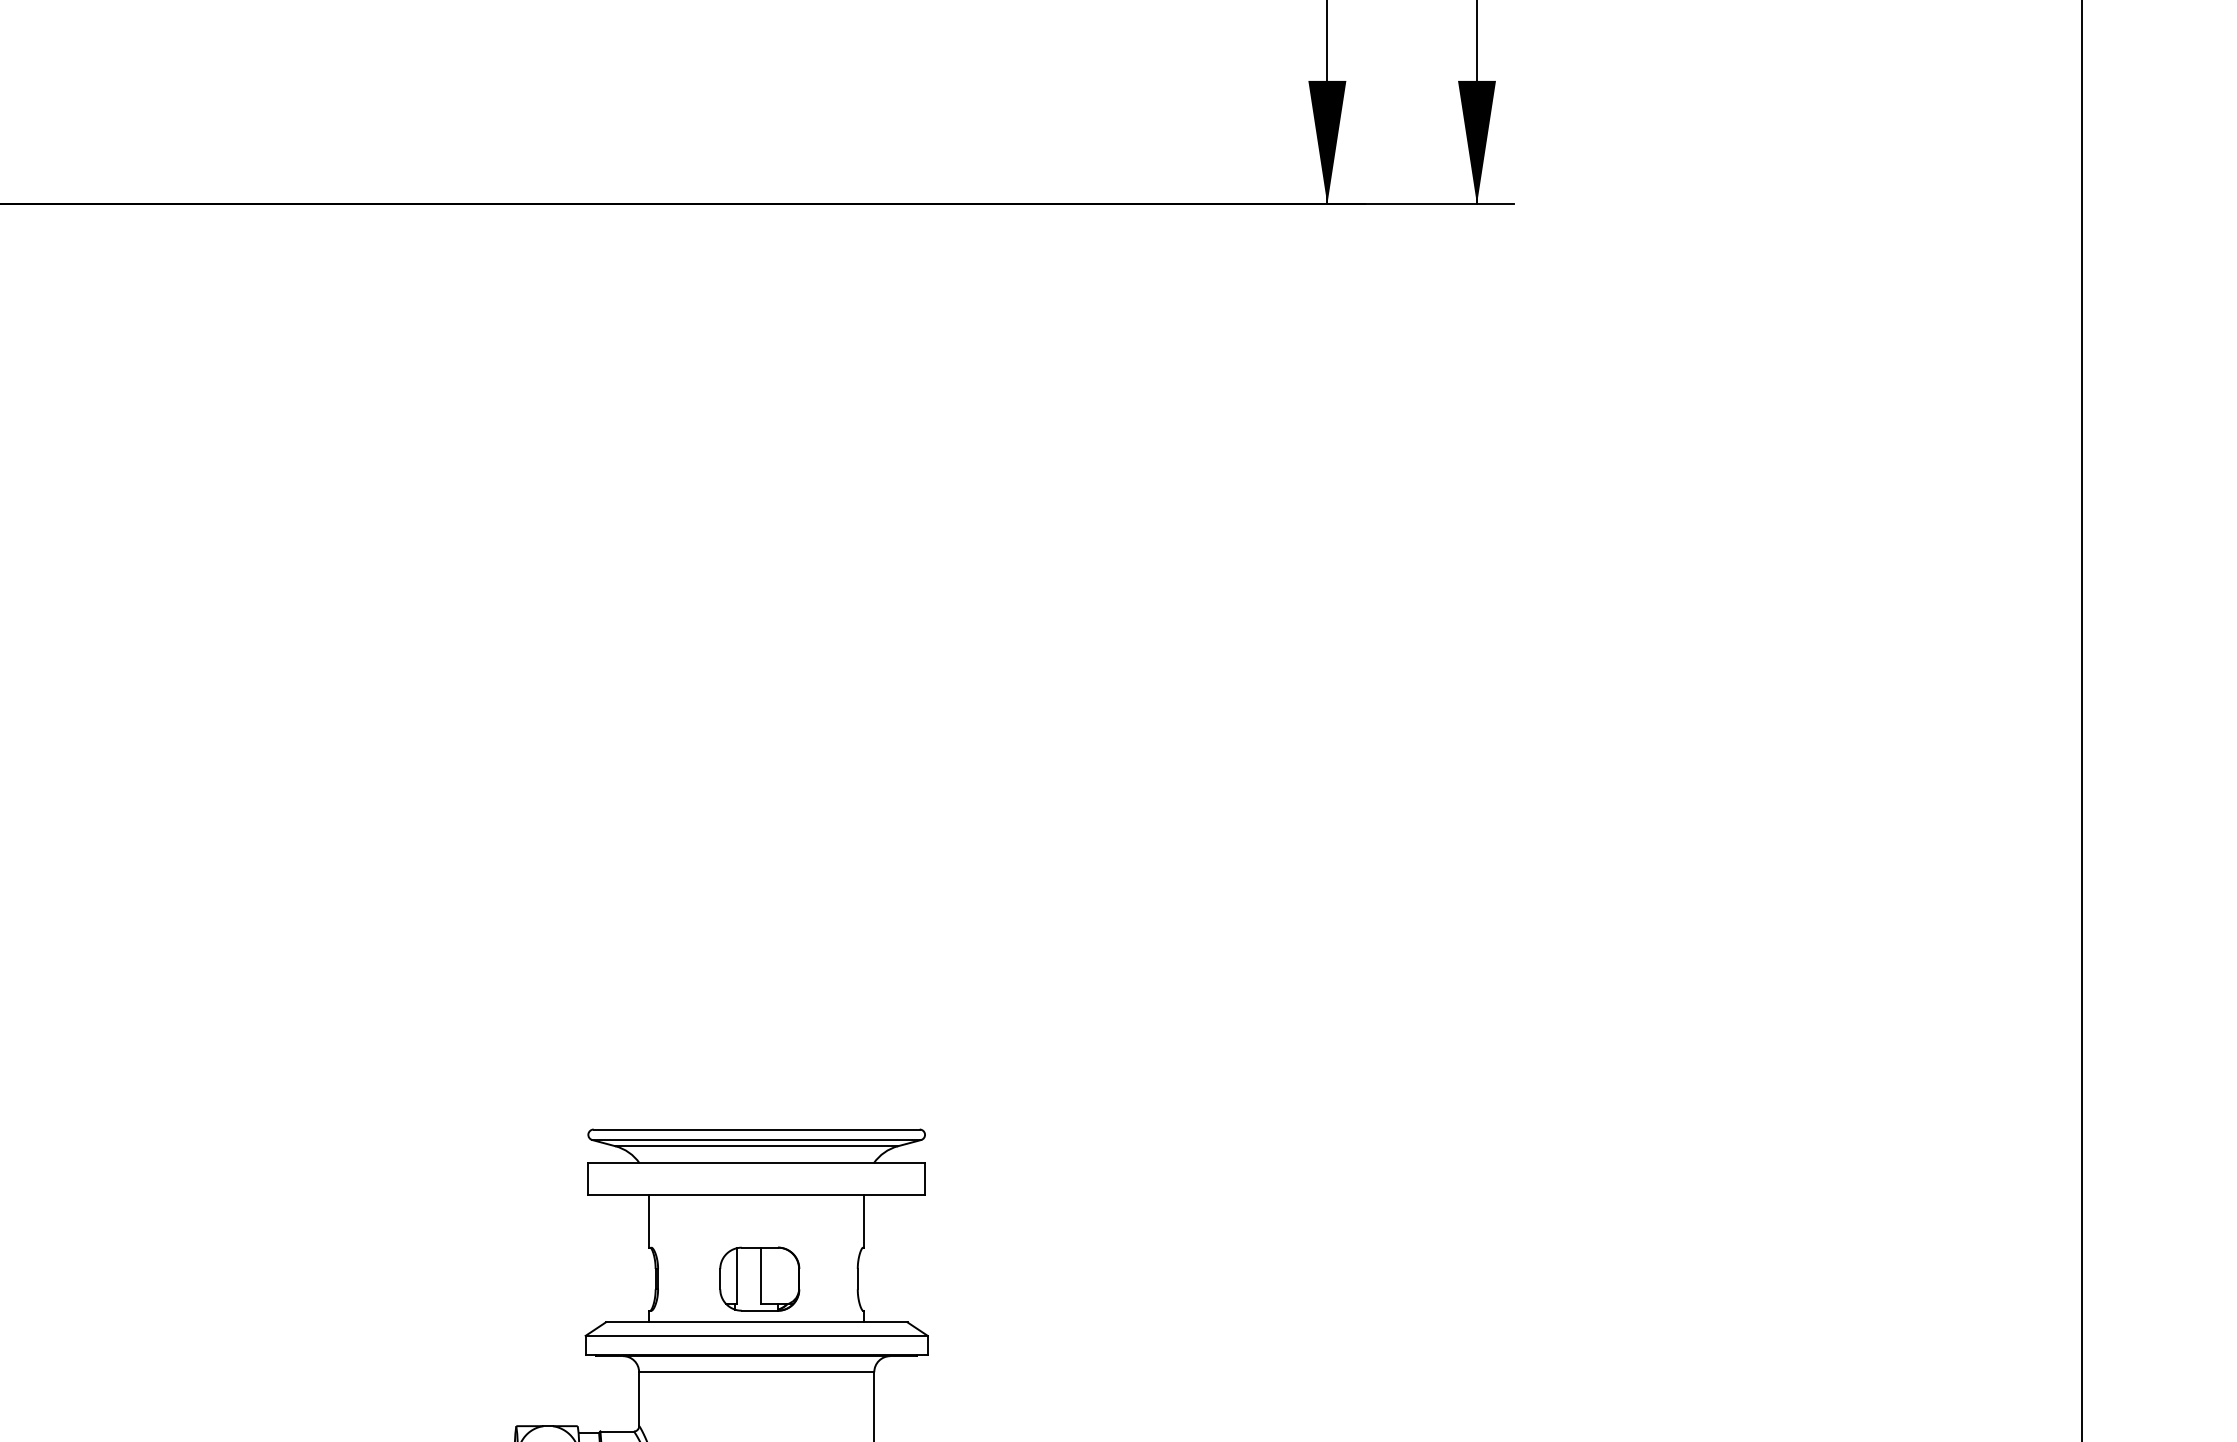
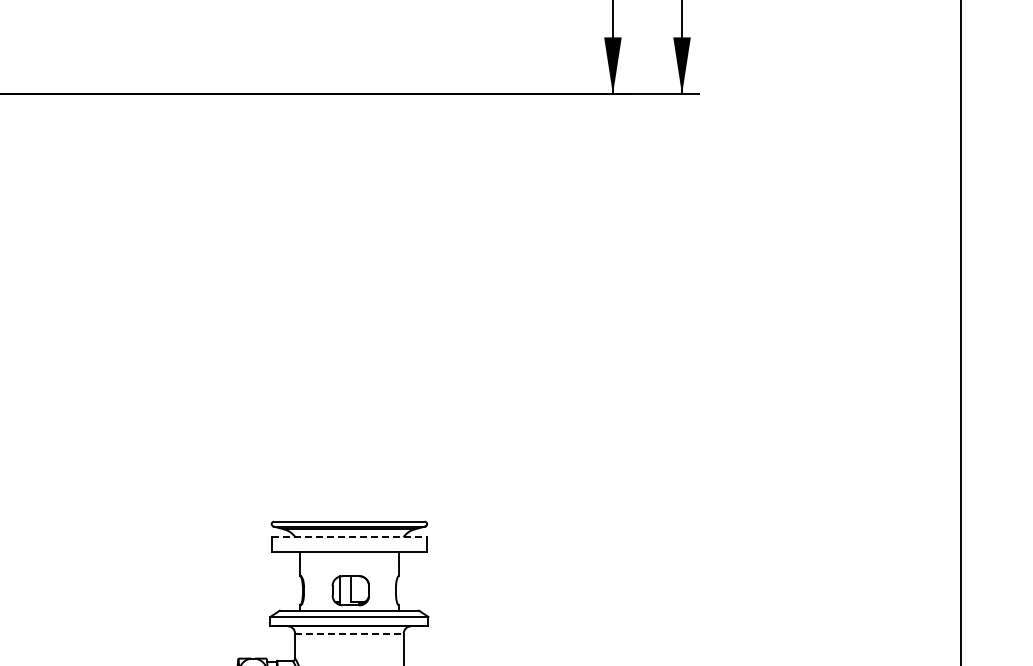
line: (756, 1163) -> (349, 537), solid -> dashed
line: (756, 1371) -> (349, 633), solid -> dashed

